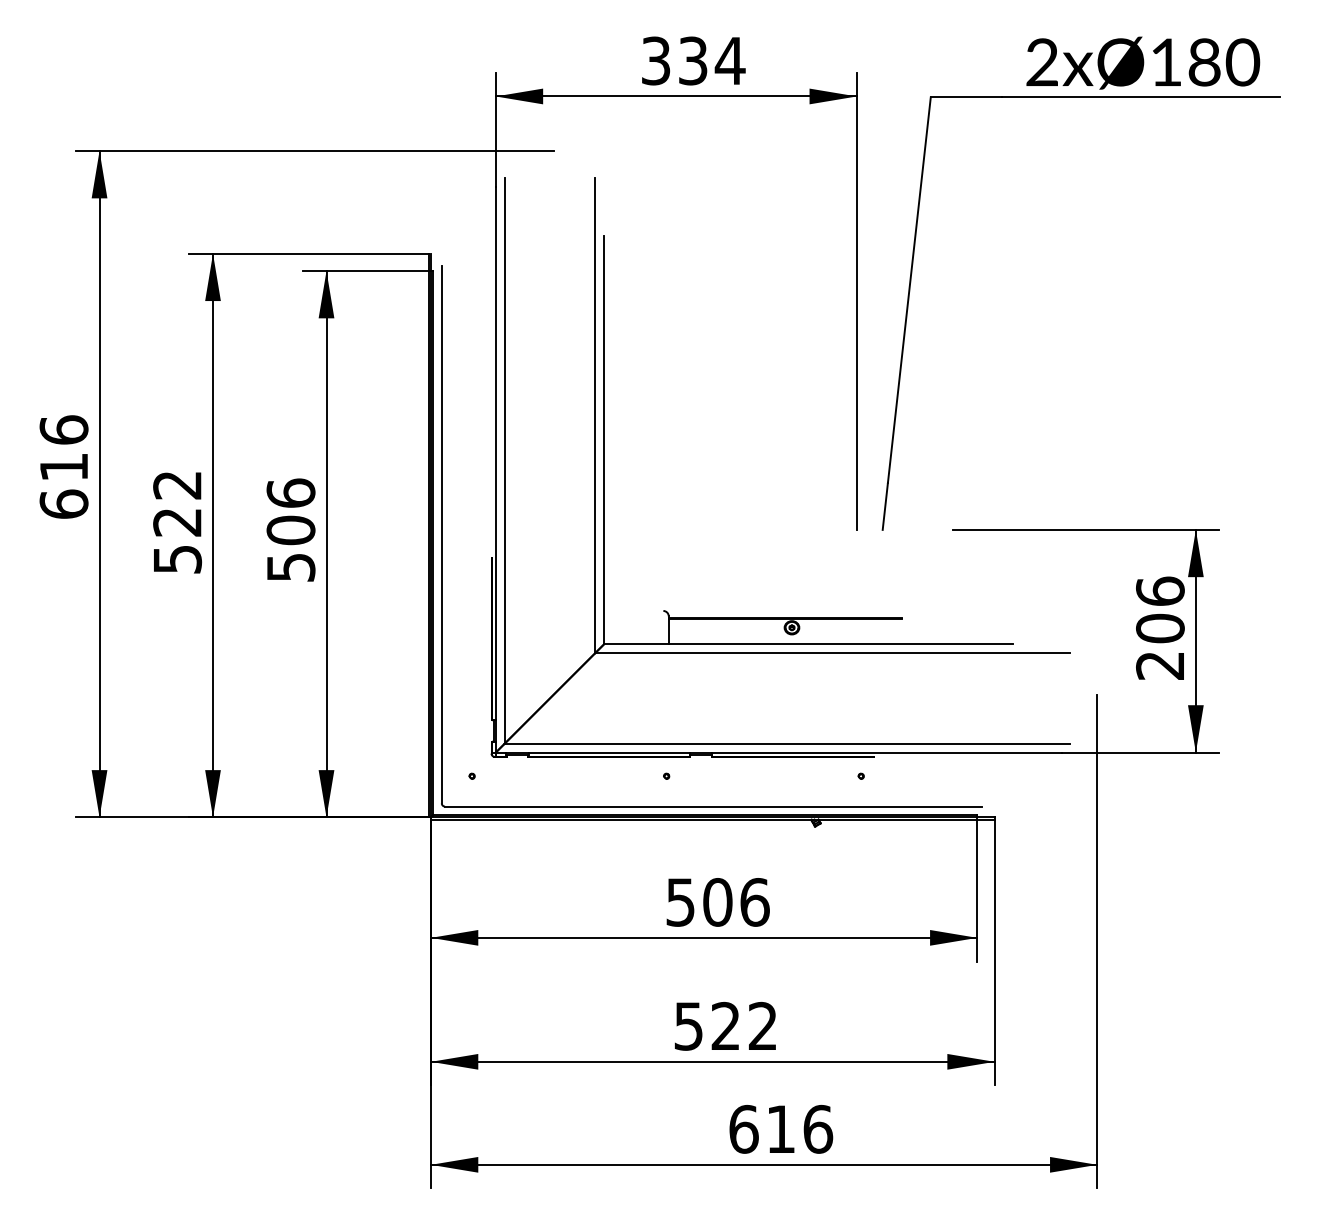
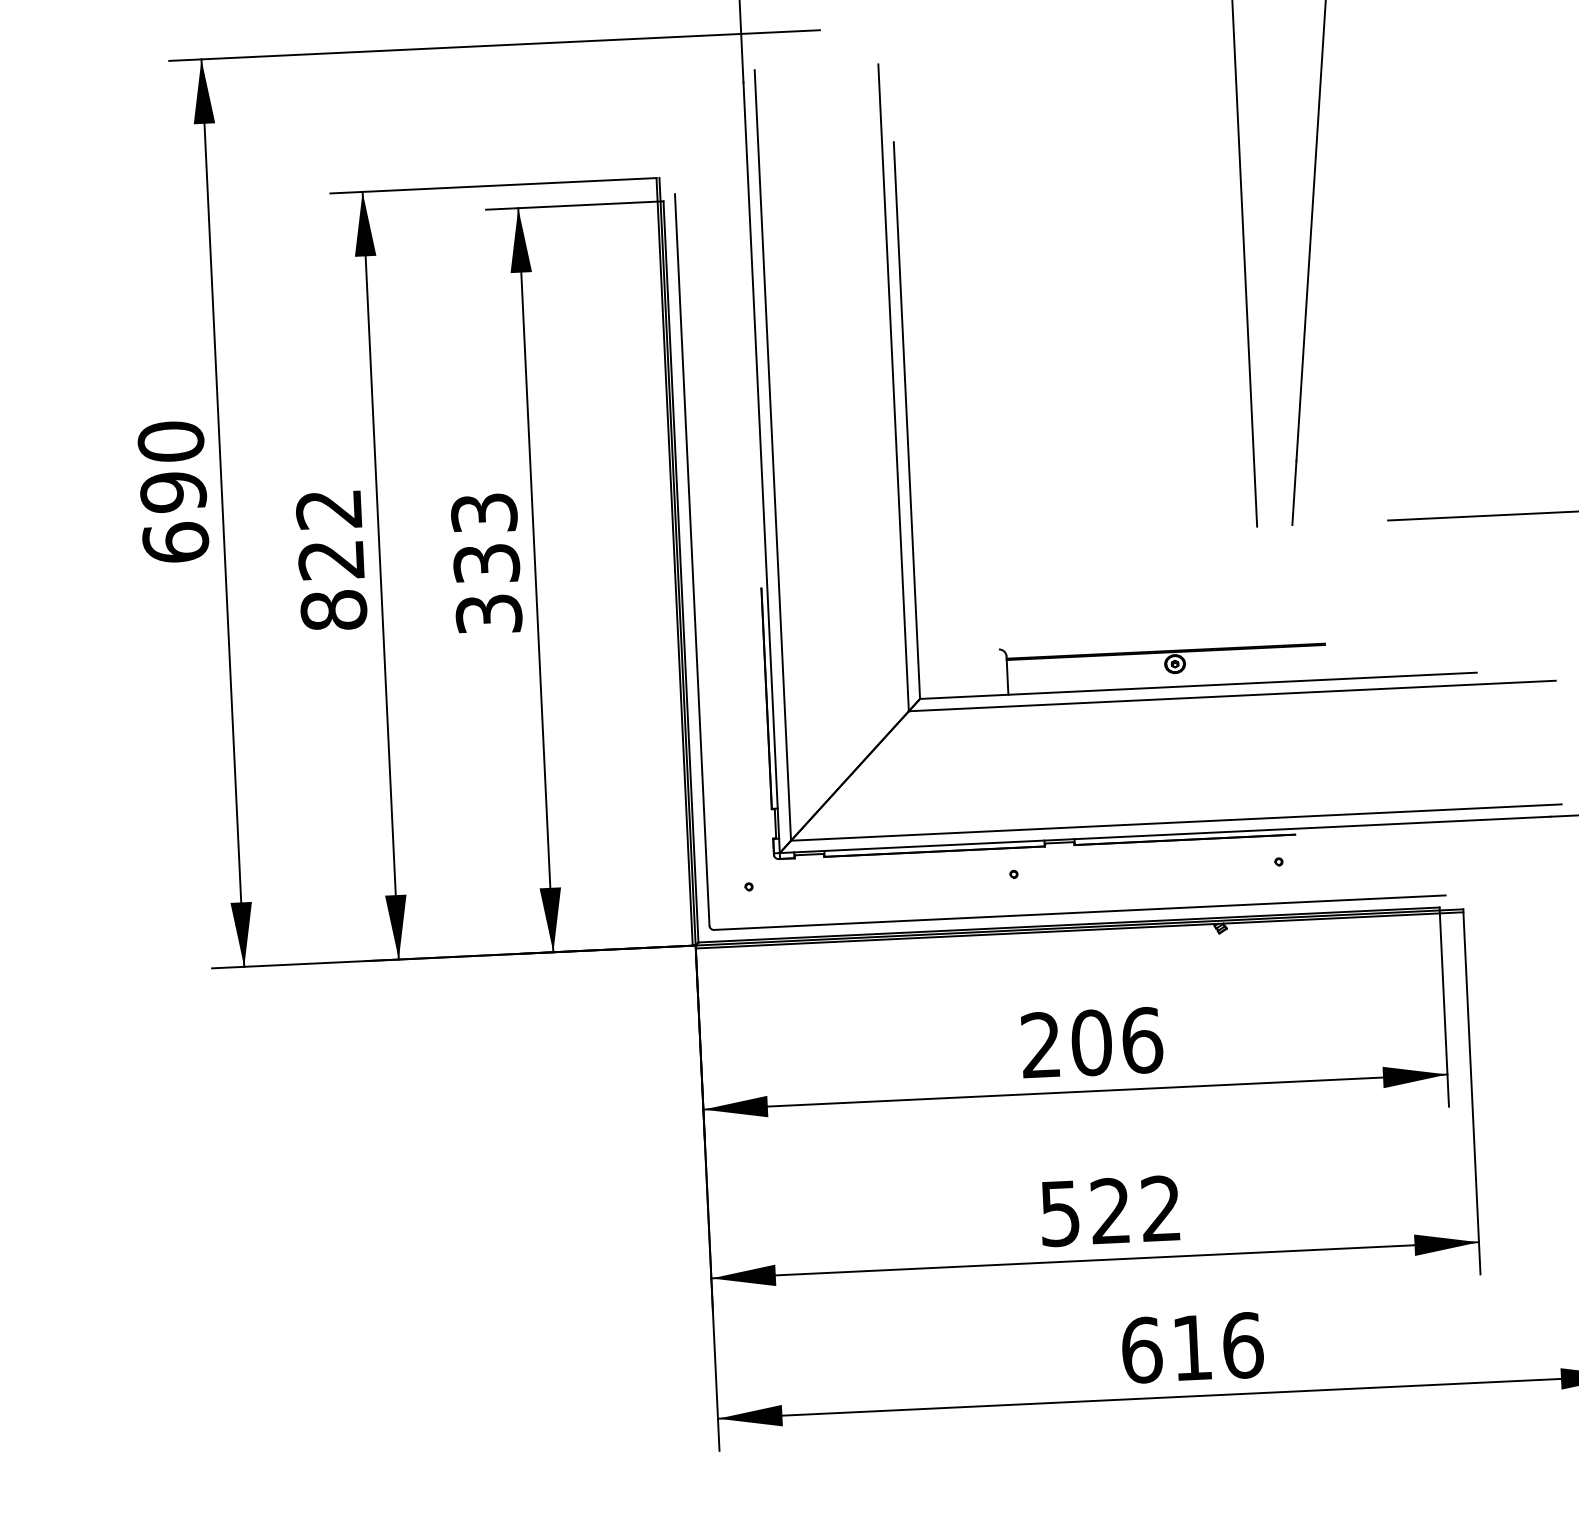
text: (63, 448) -> (171, 466), 616 -> 690
text: (290, 529) -> (485, 562), 506 -> 333
text: (177, 559) -> (333, 610), 522 -> 822
text: (680, 902) -> (1040, 1045), 506 -> 206

